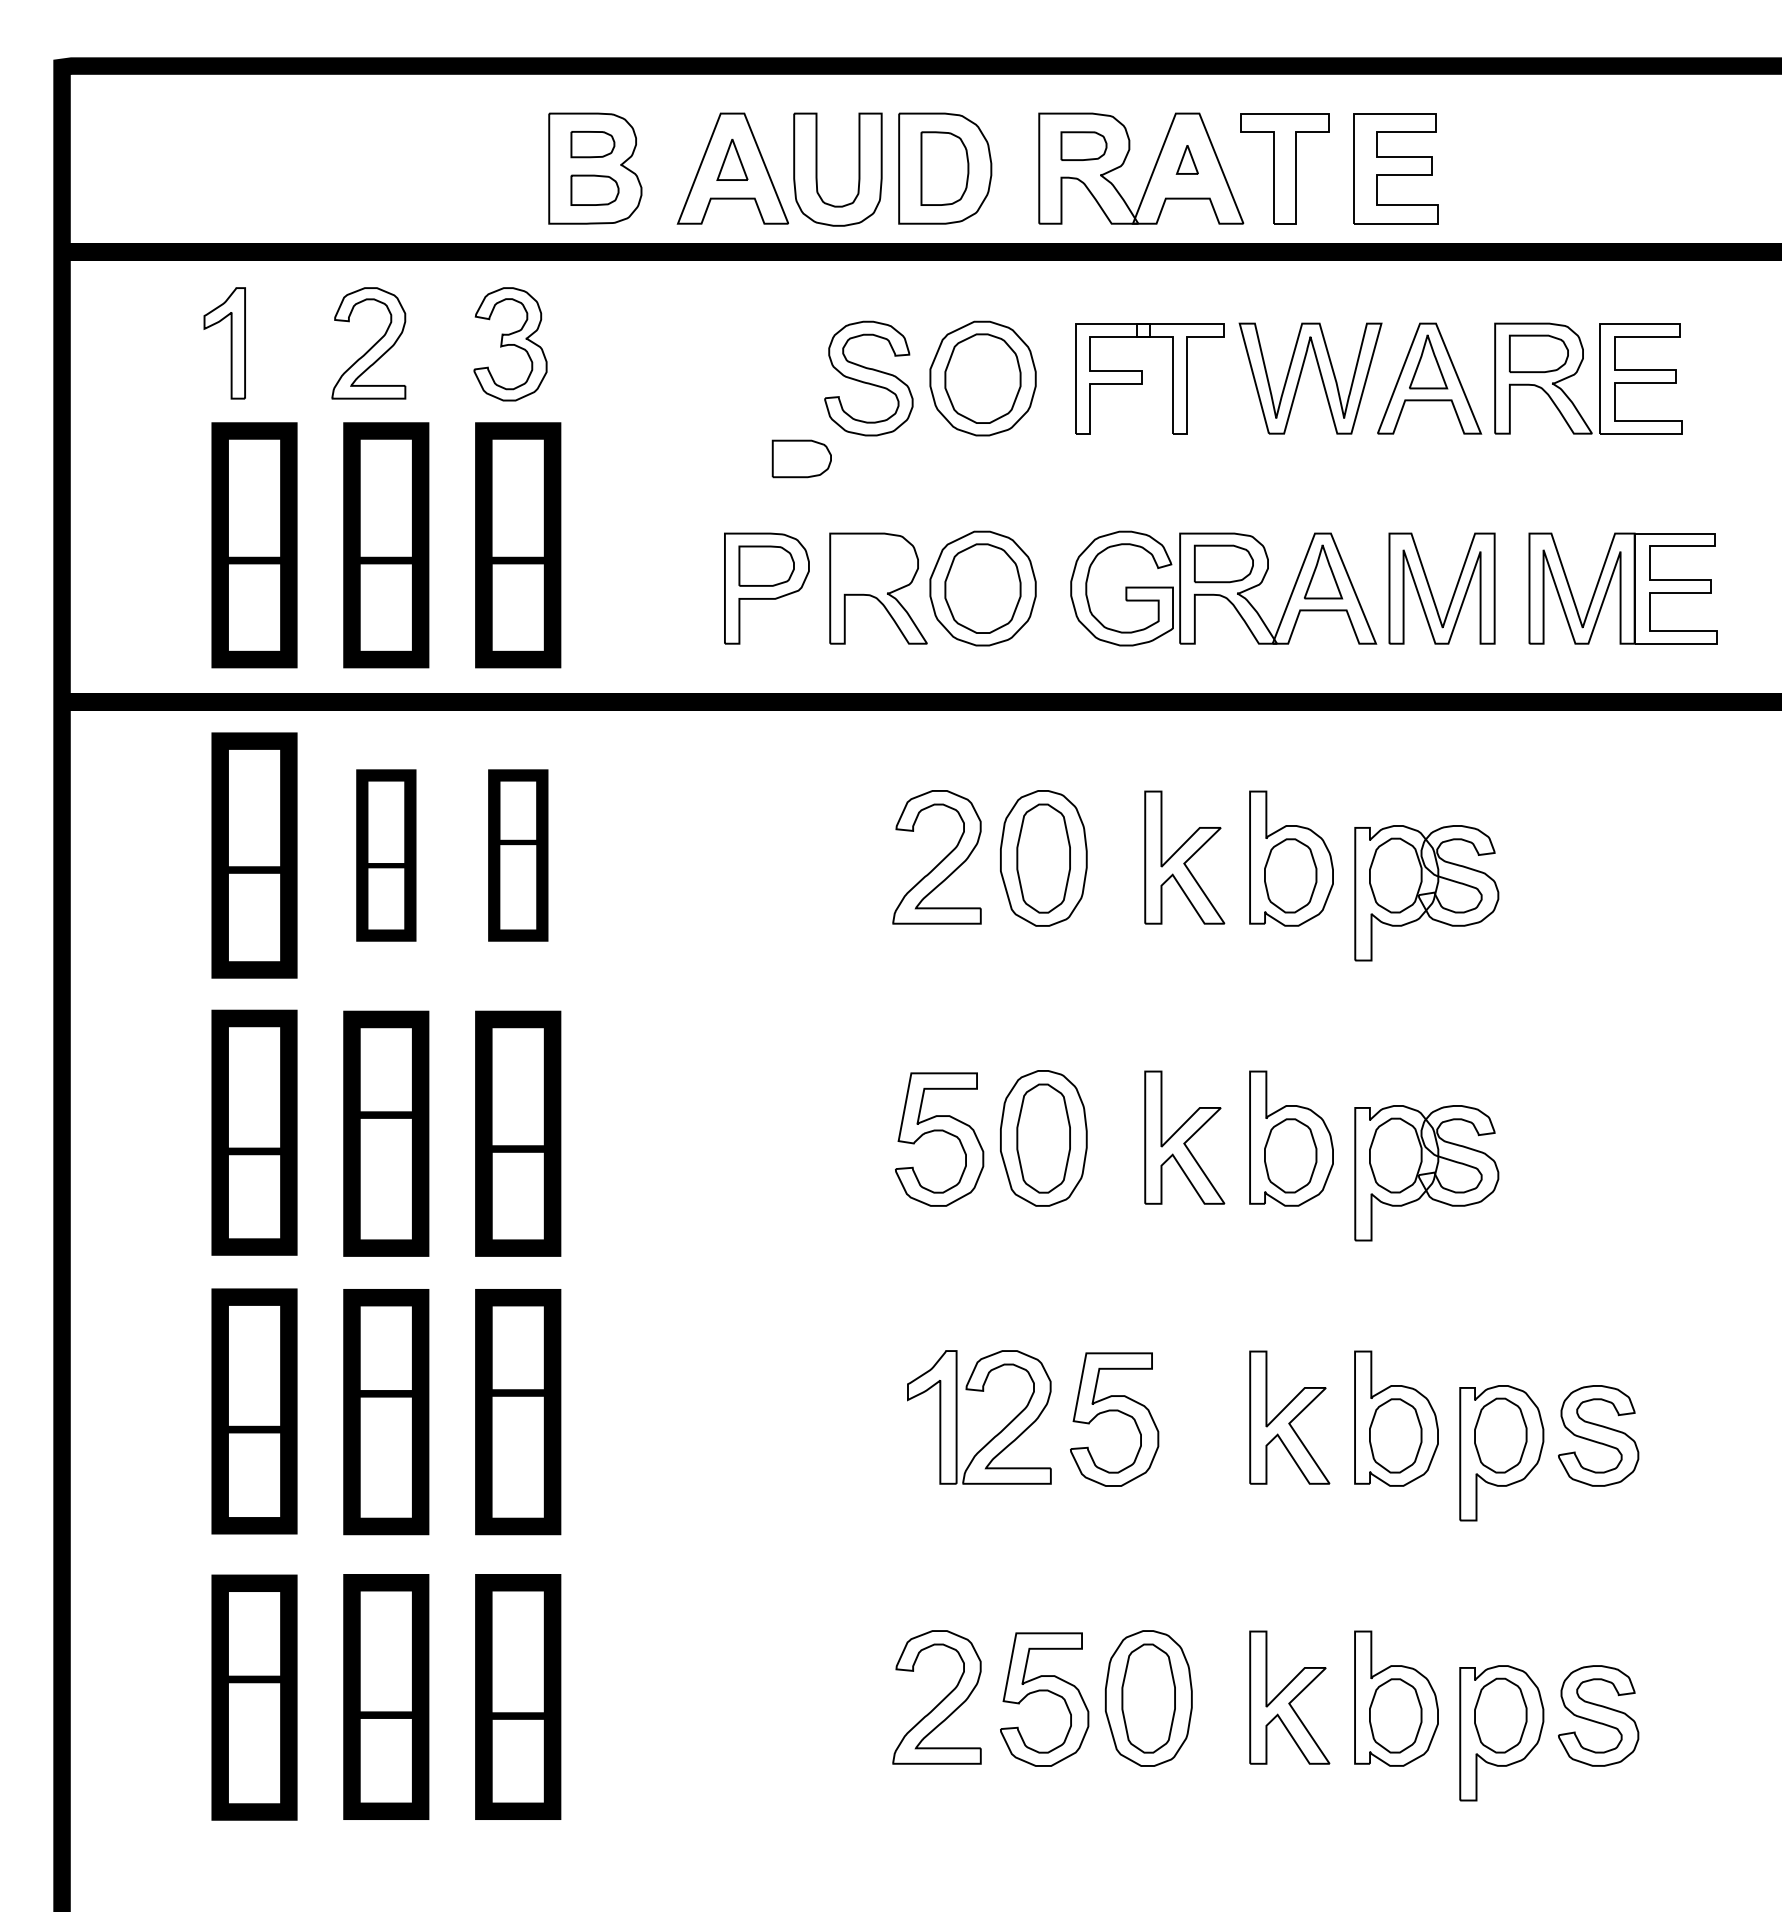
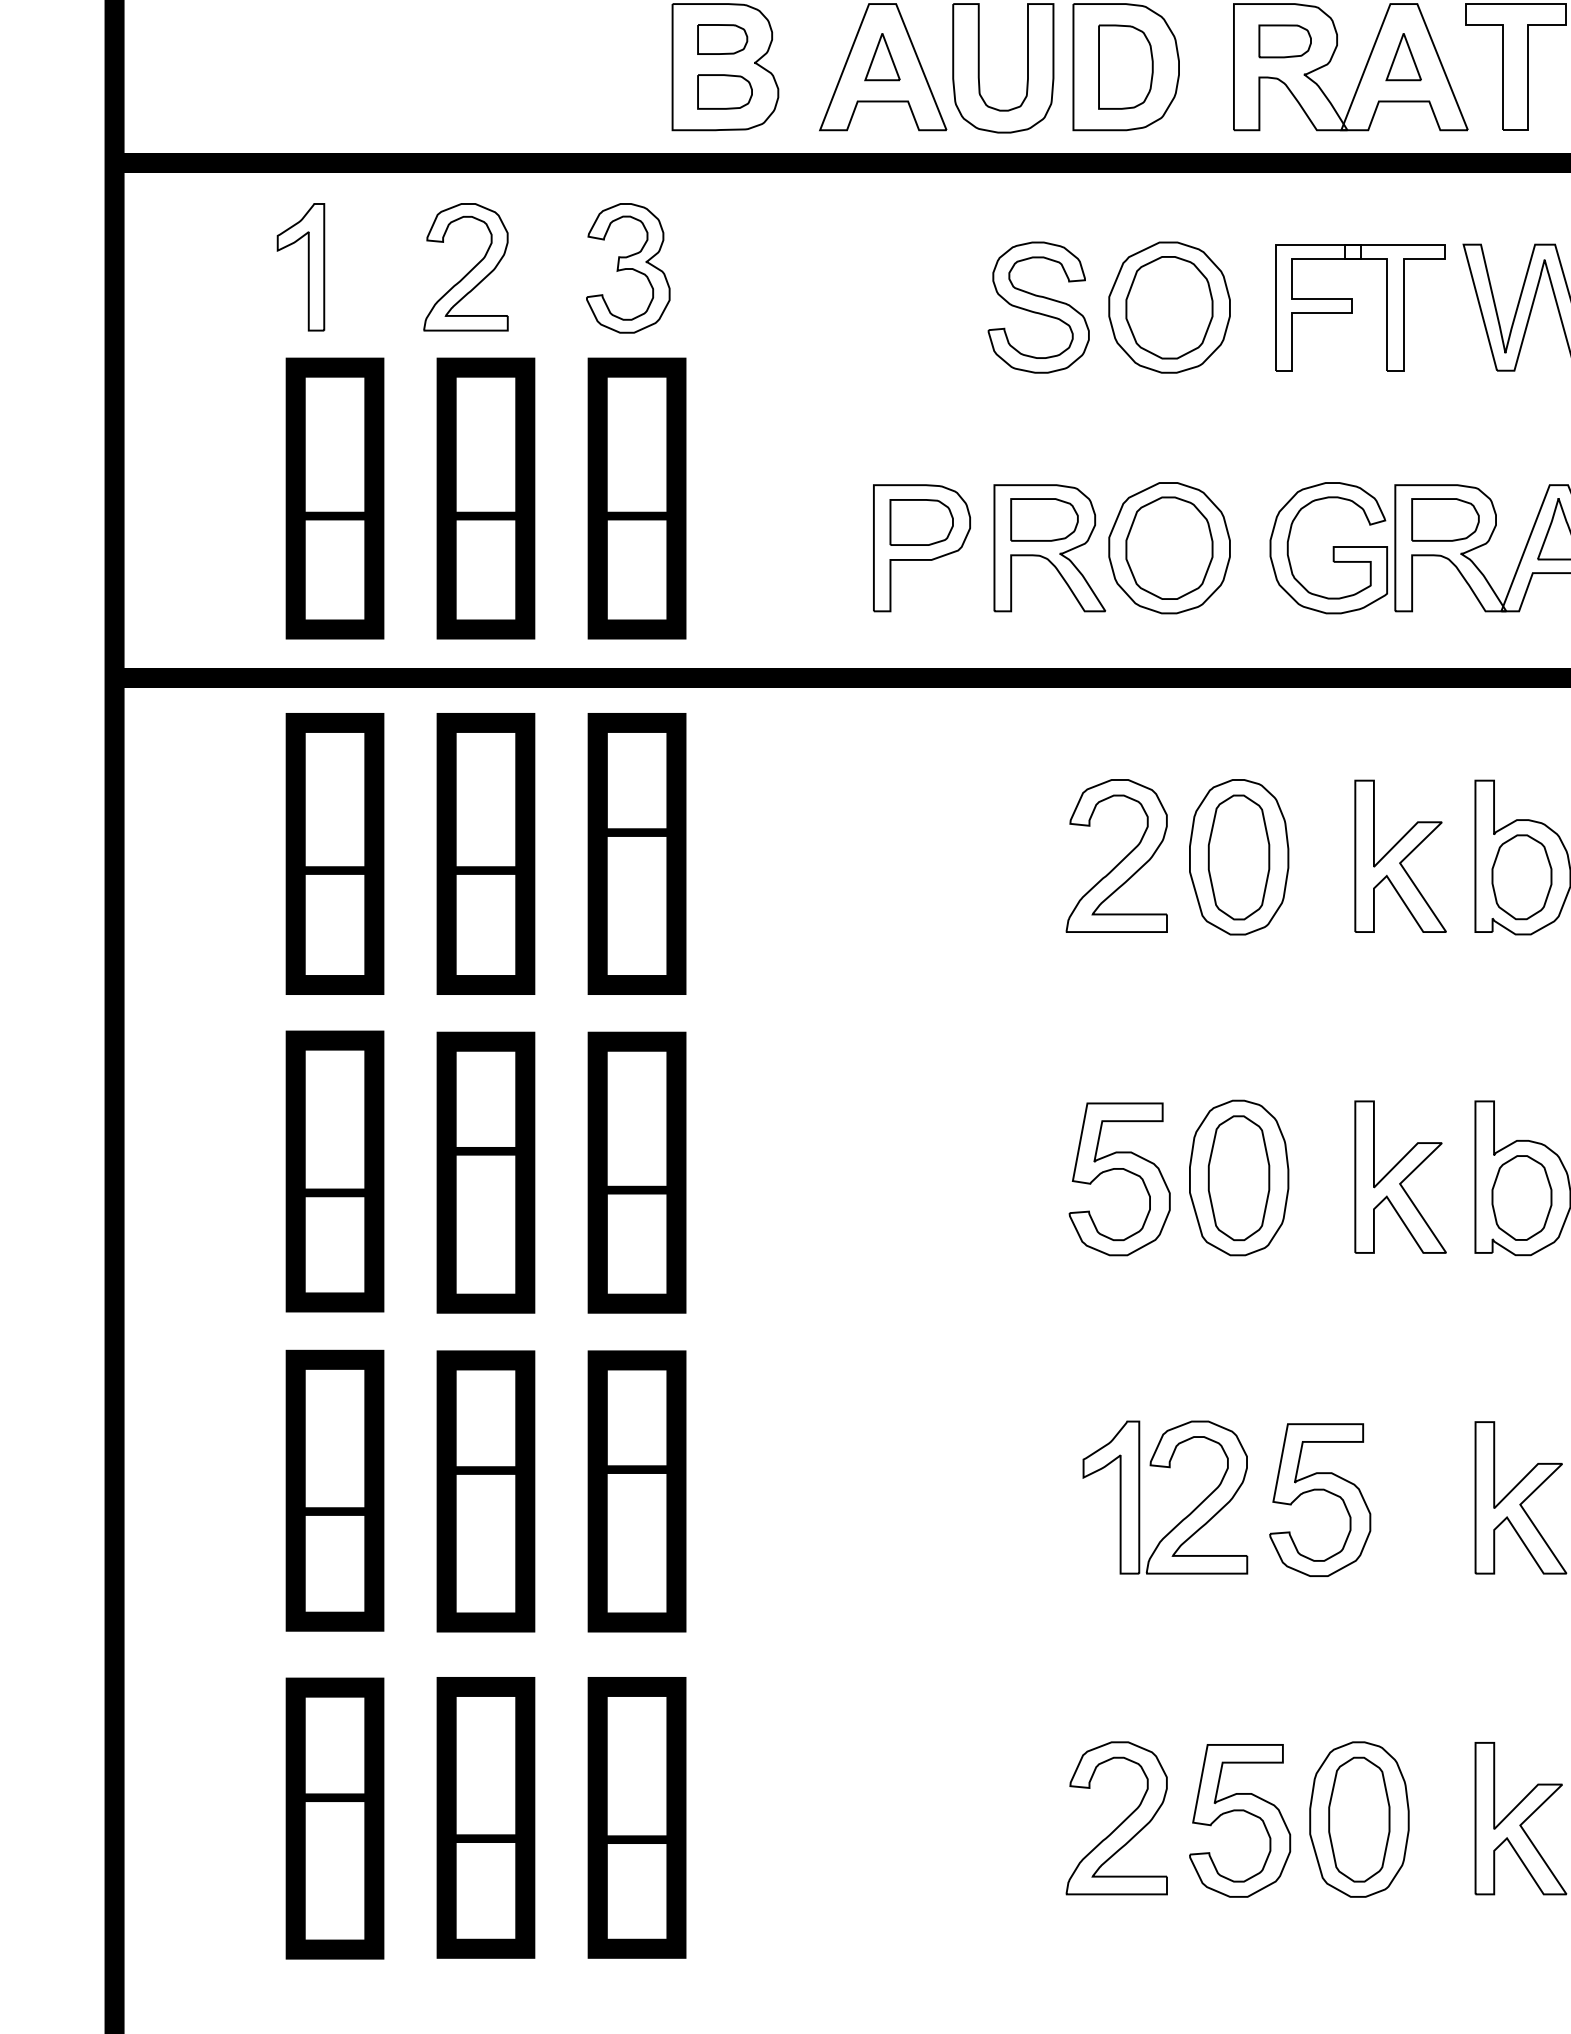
part: (1187, 159) -> (1403, 56), size x1.43
part: (801, 458) -> (1044, 519), moved
part: (386, 855) -> (486, 853), size x1.43
part: (518, 855) -> (637, 853), size x1.43

